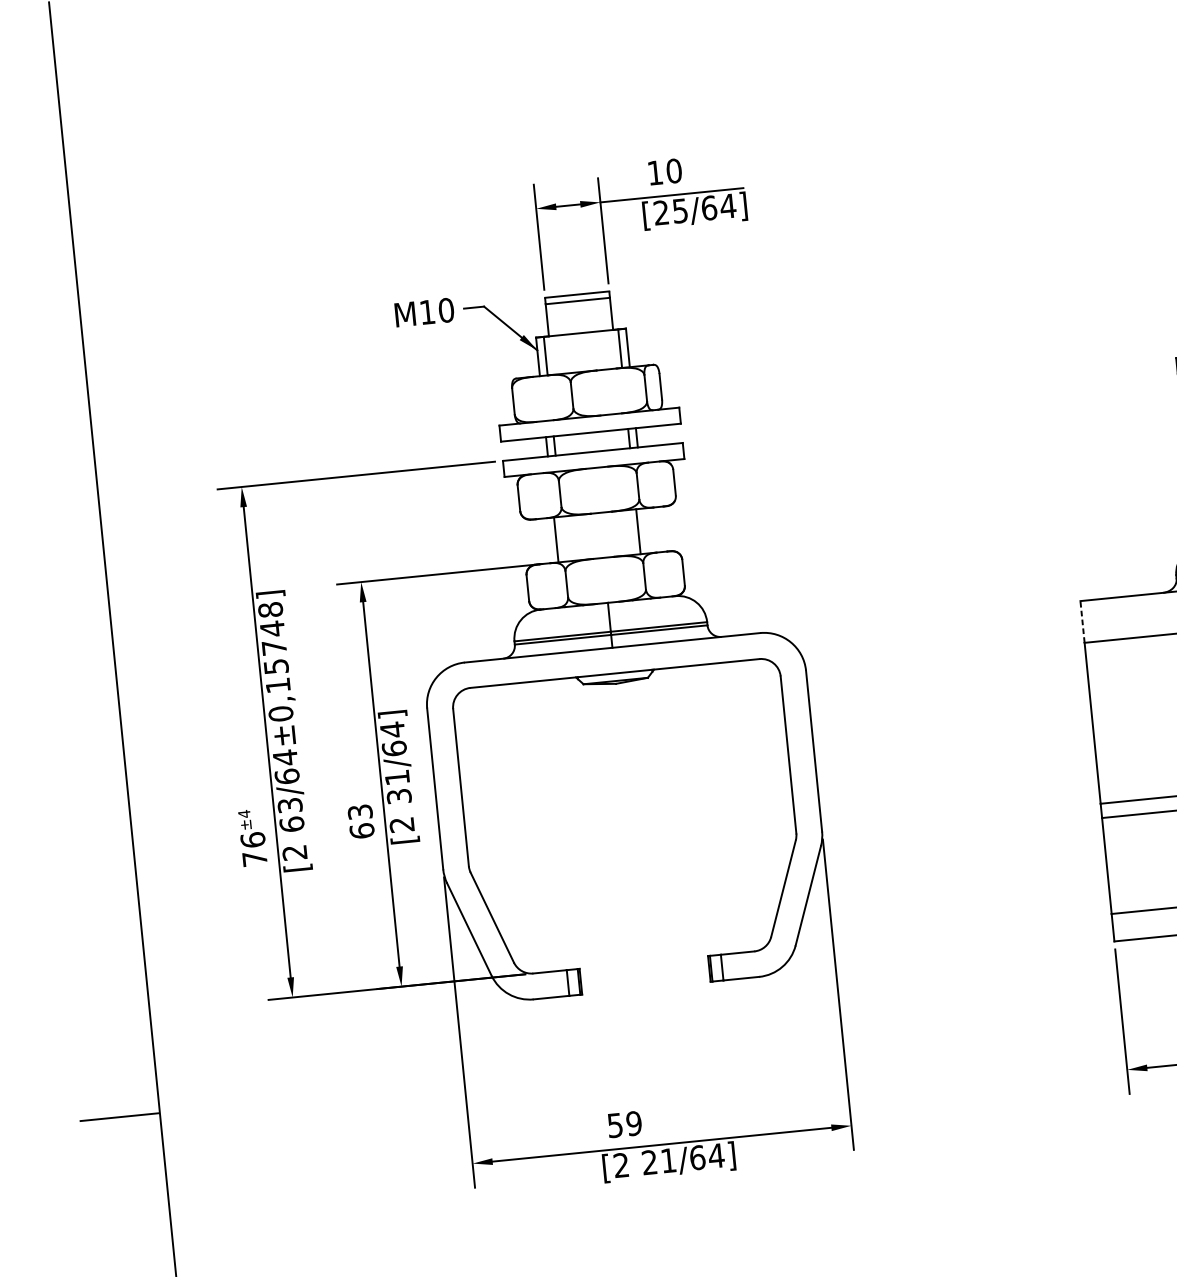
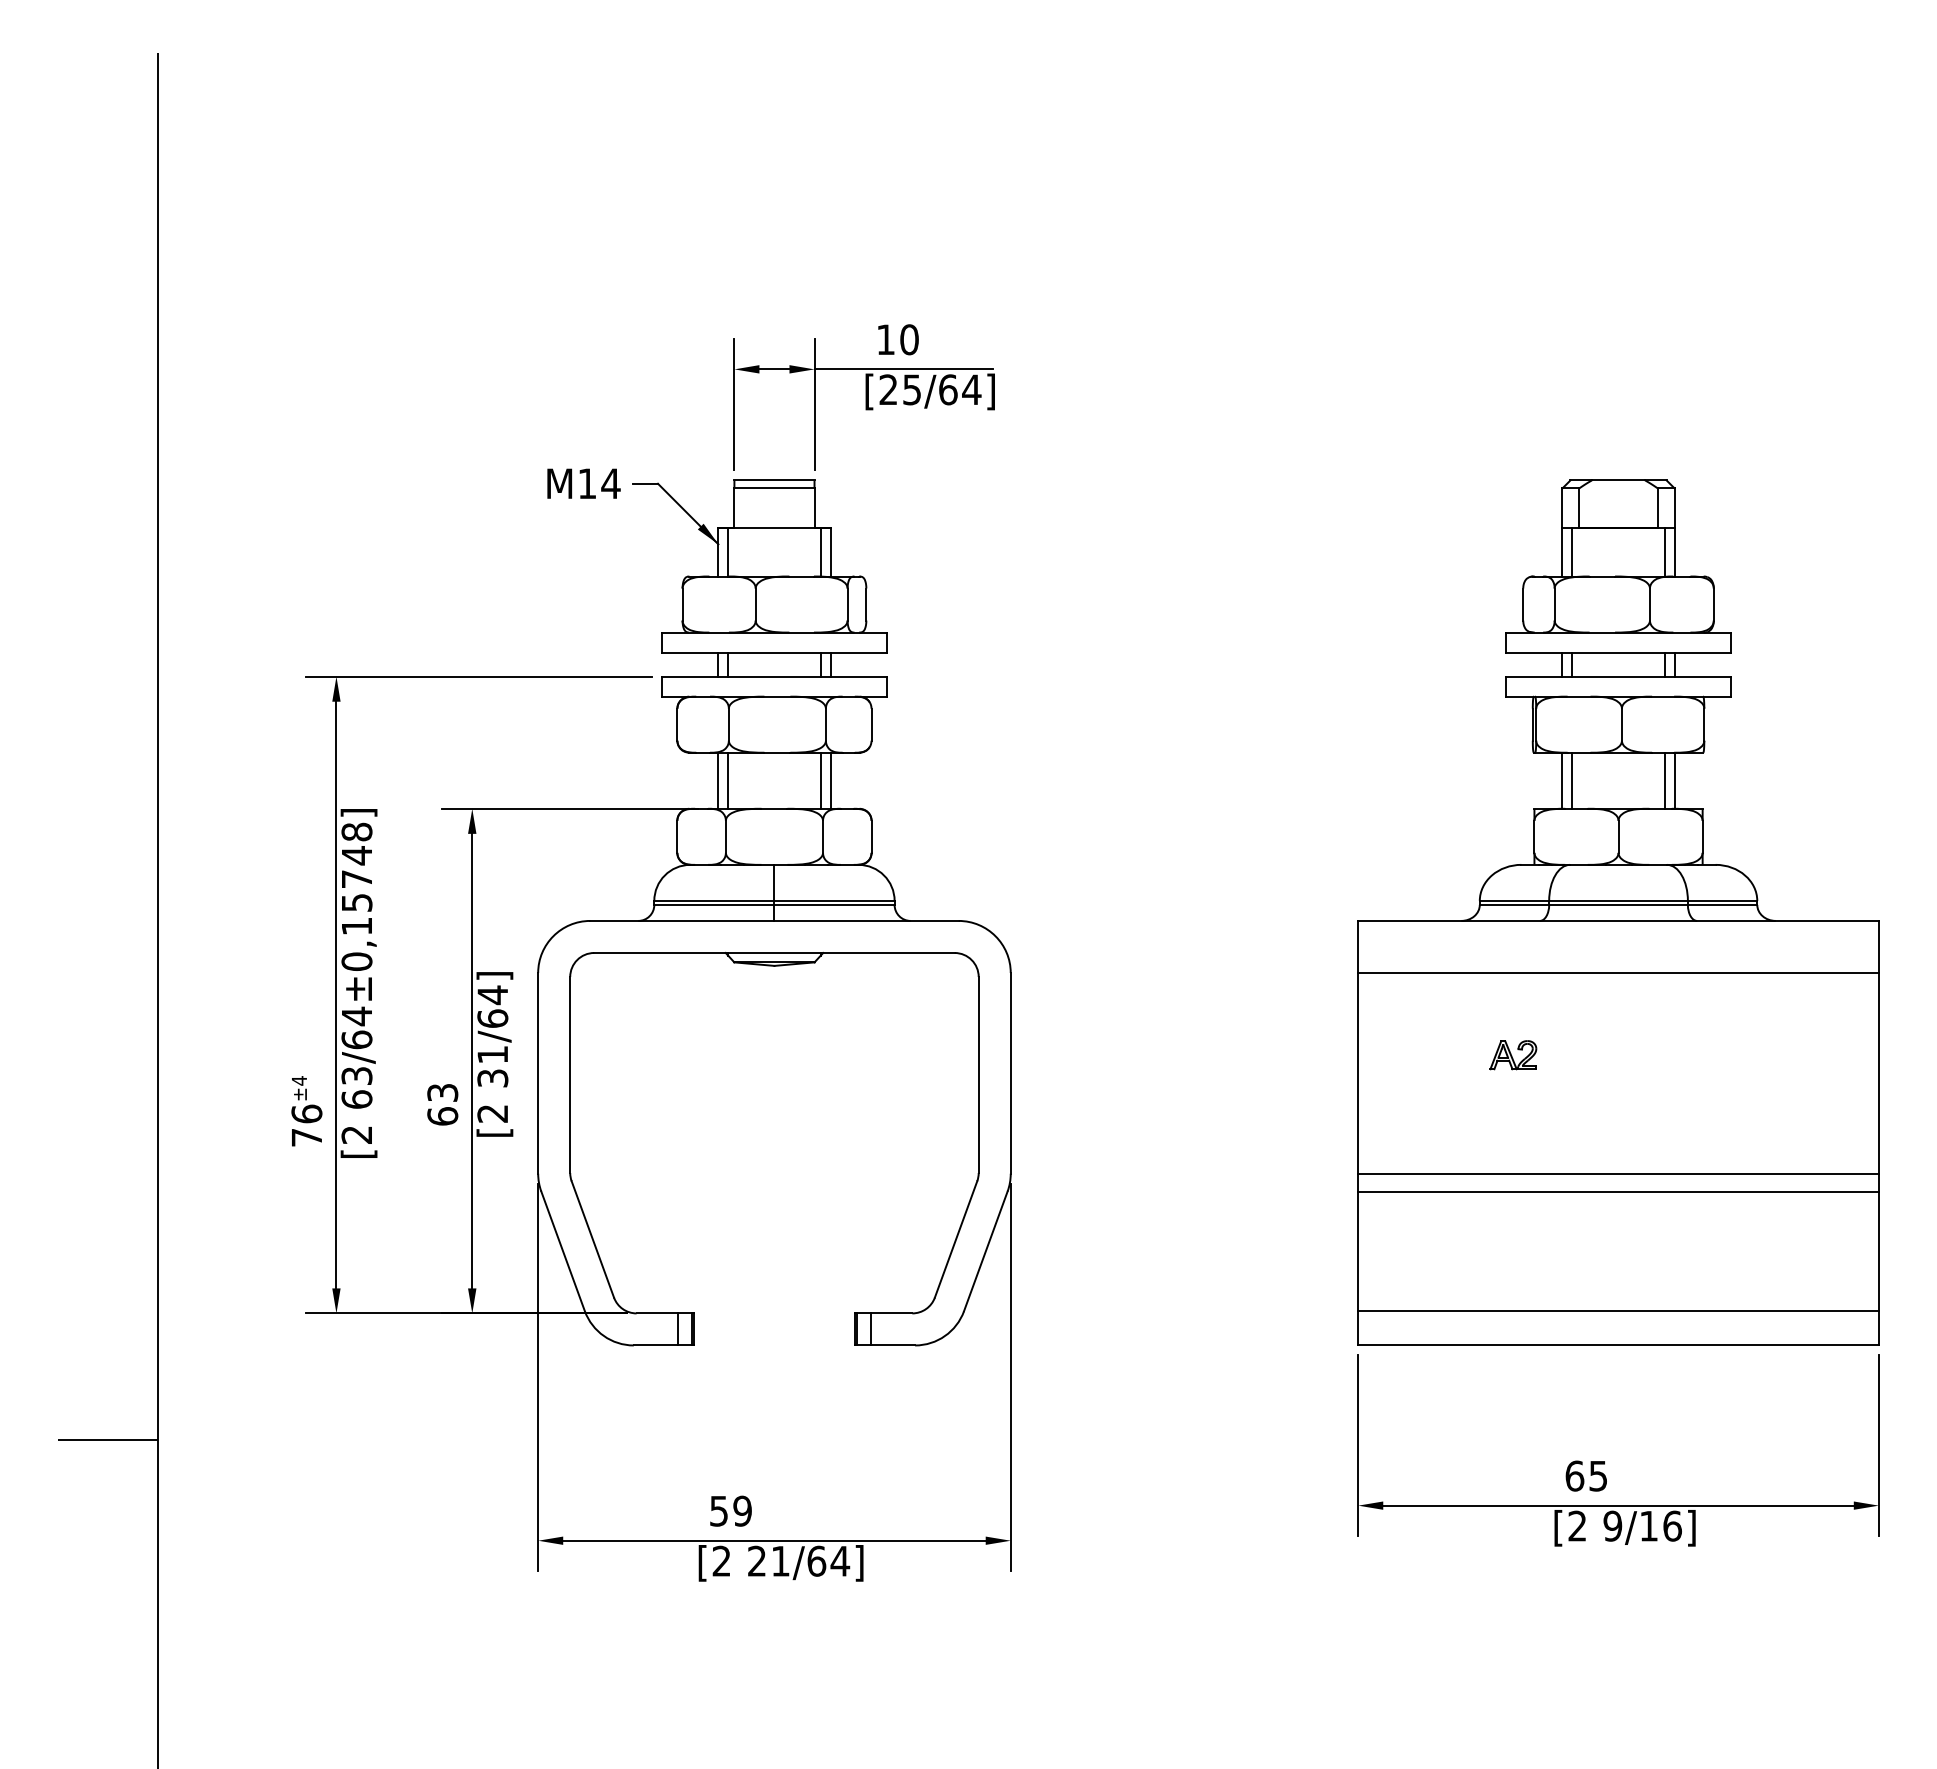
text: (445, 310) -> (610, 483), M10 -> M14
line: (646, 530) -> (830, 780), added
line: (564, 538) -> (728, 780), added
line: (1082, 621) -> (1358, 946), dashed -> solid

